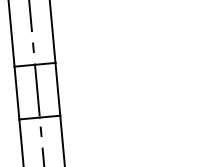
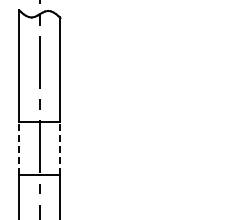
line: (57, 88) -> (60, 147), solid -> dashed
line: (17, 92) -> (19, 147), solid -> dashed

